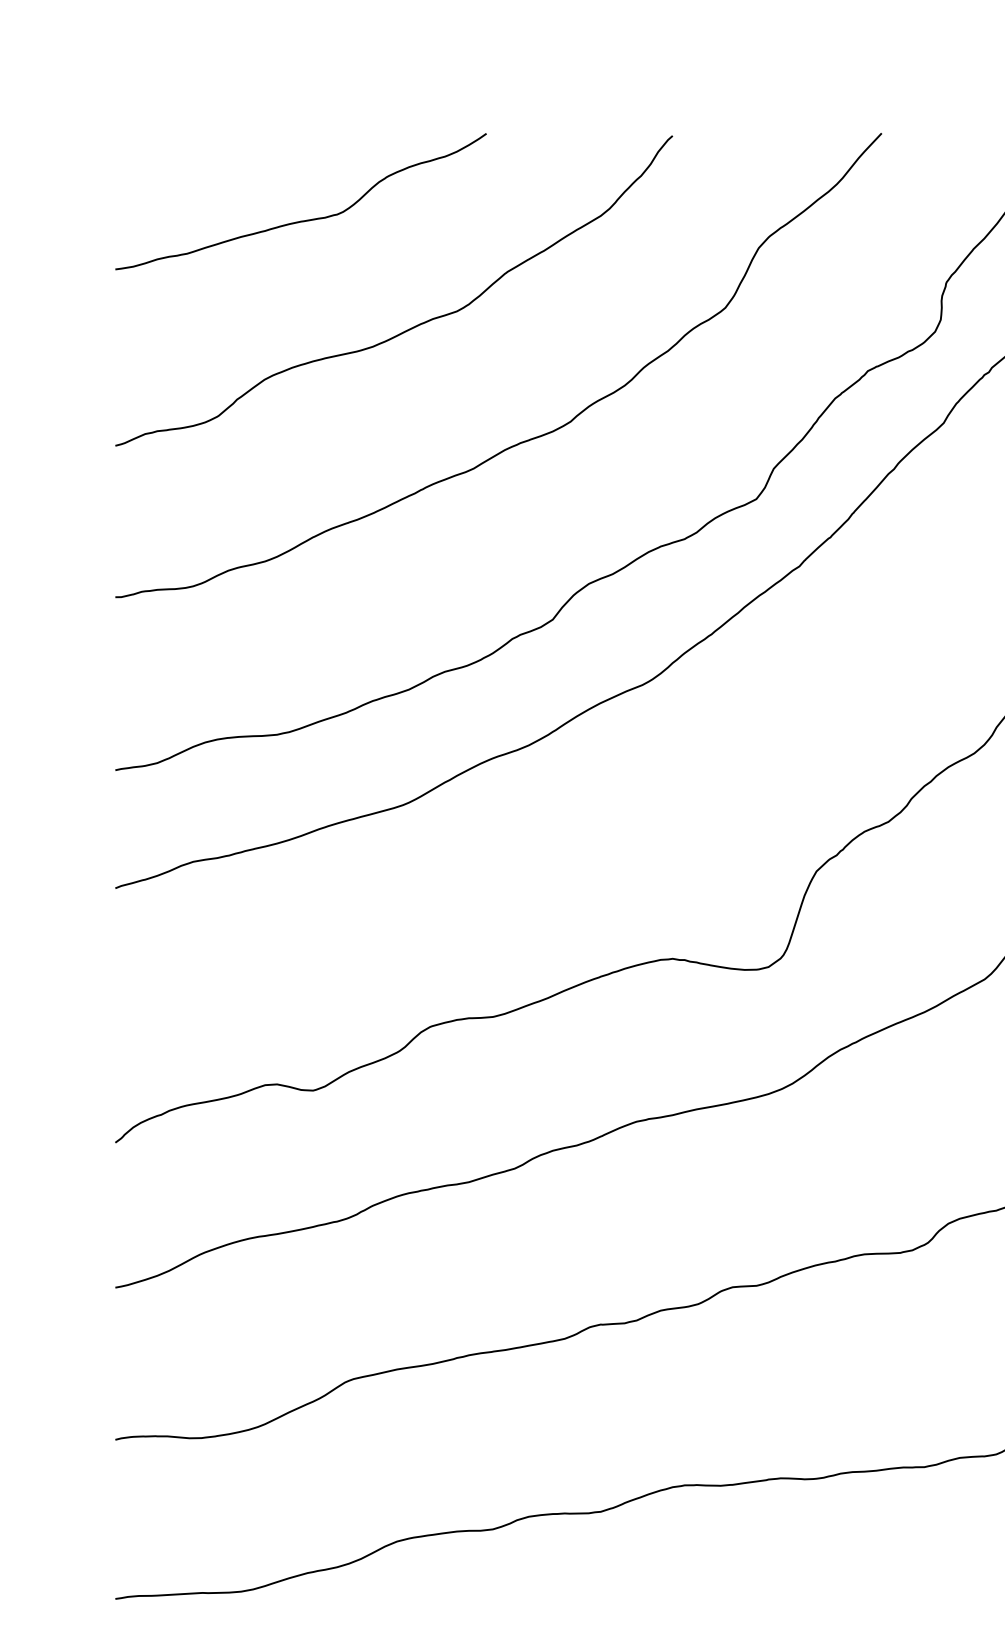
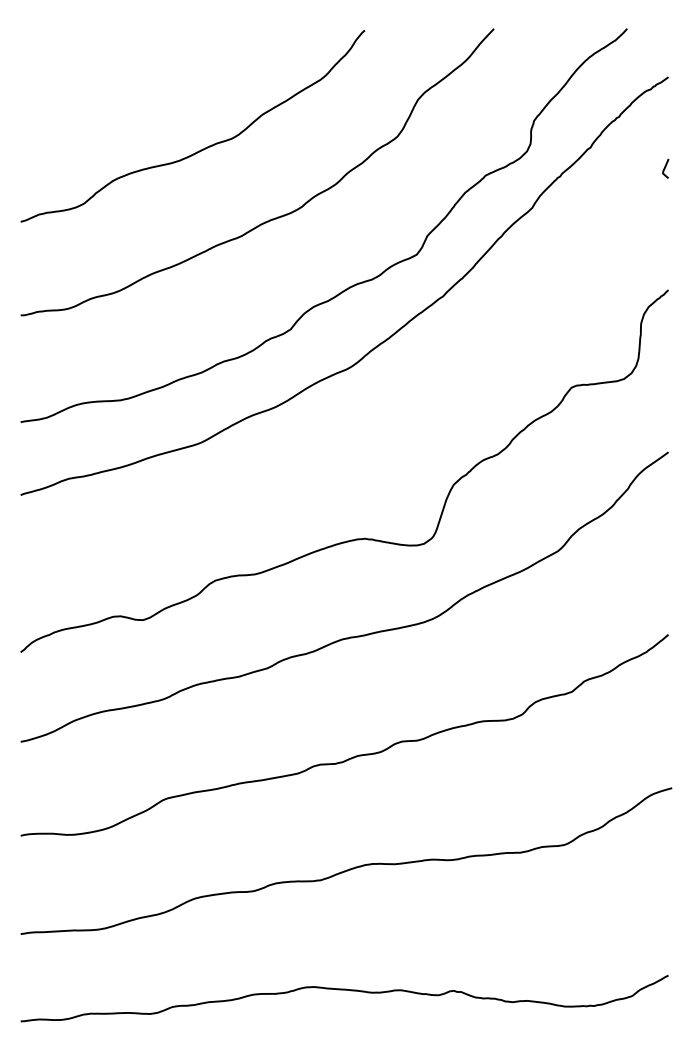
curve: (307, 218) -> (139, 81), removed

